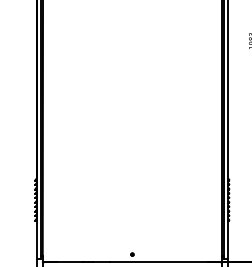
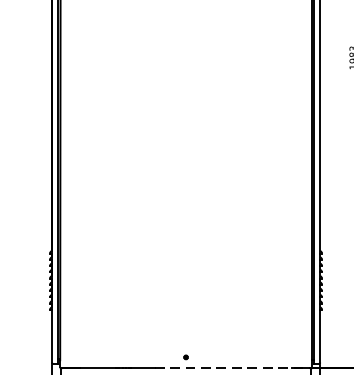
line: (165, 262) -> (232, 368), solid -> dashed

